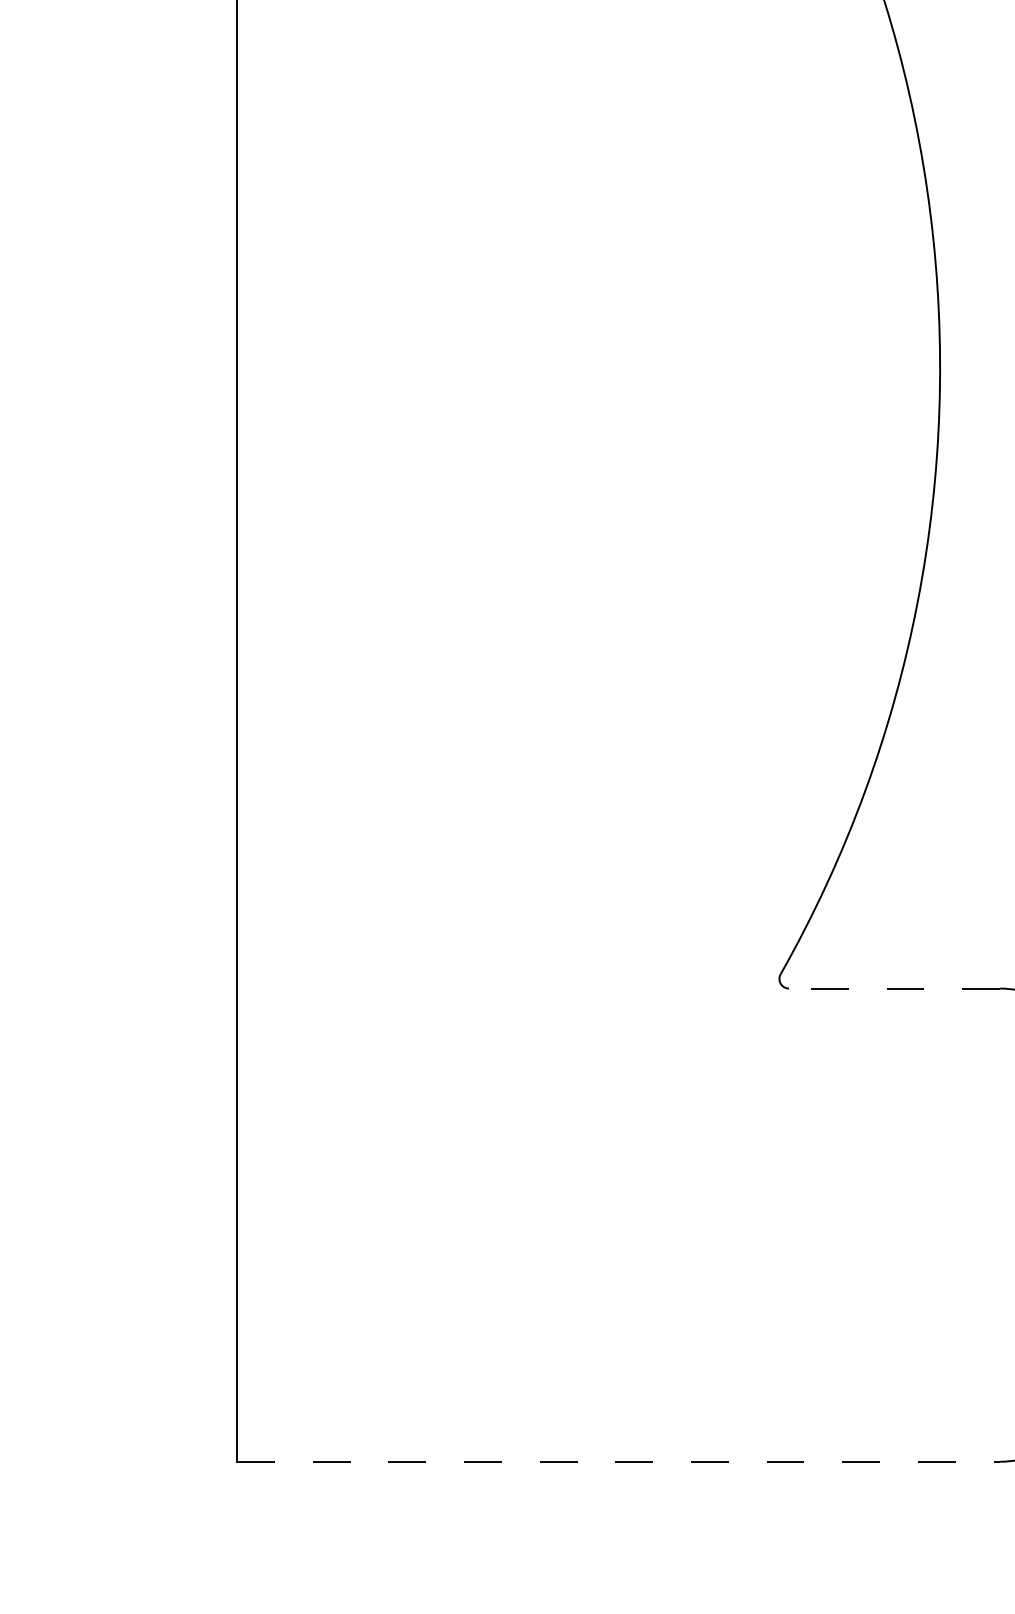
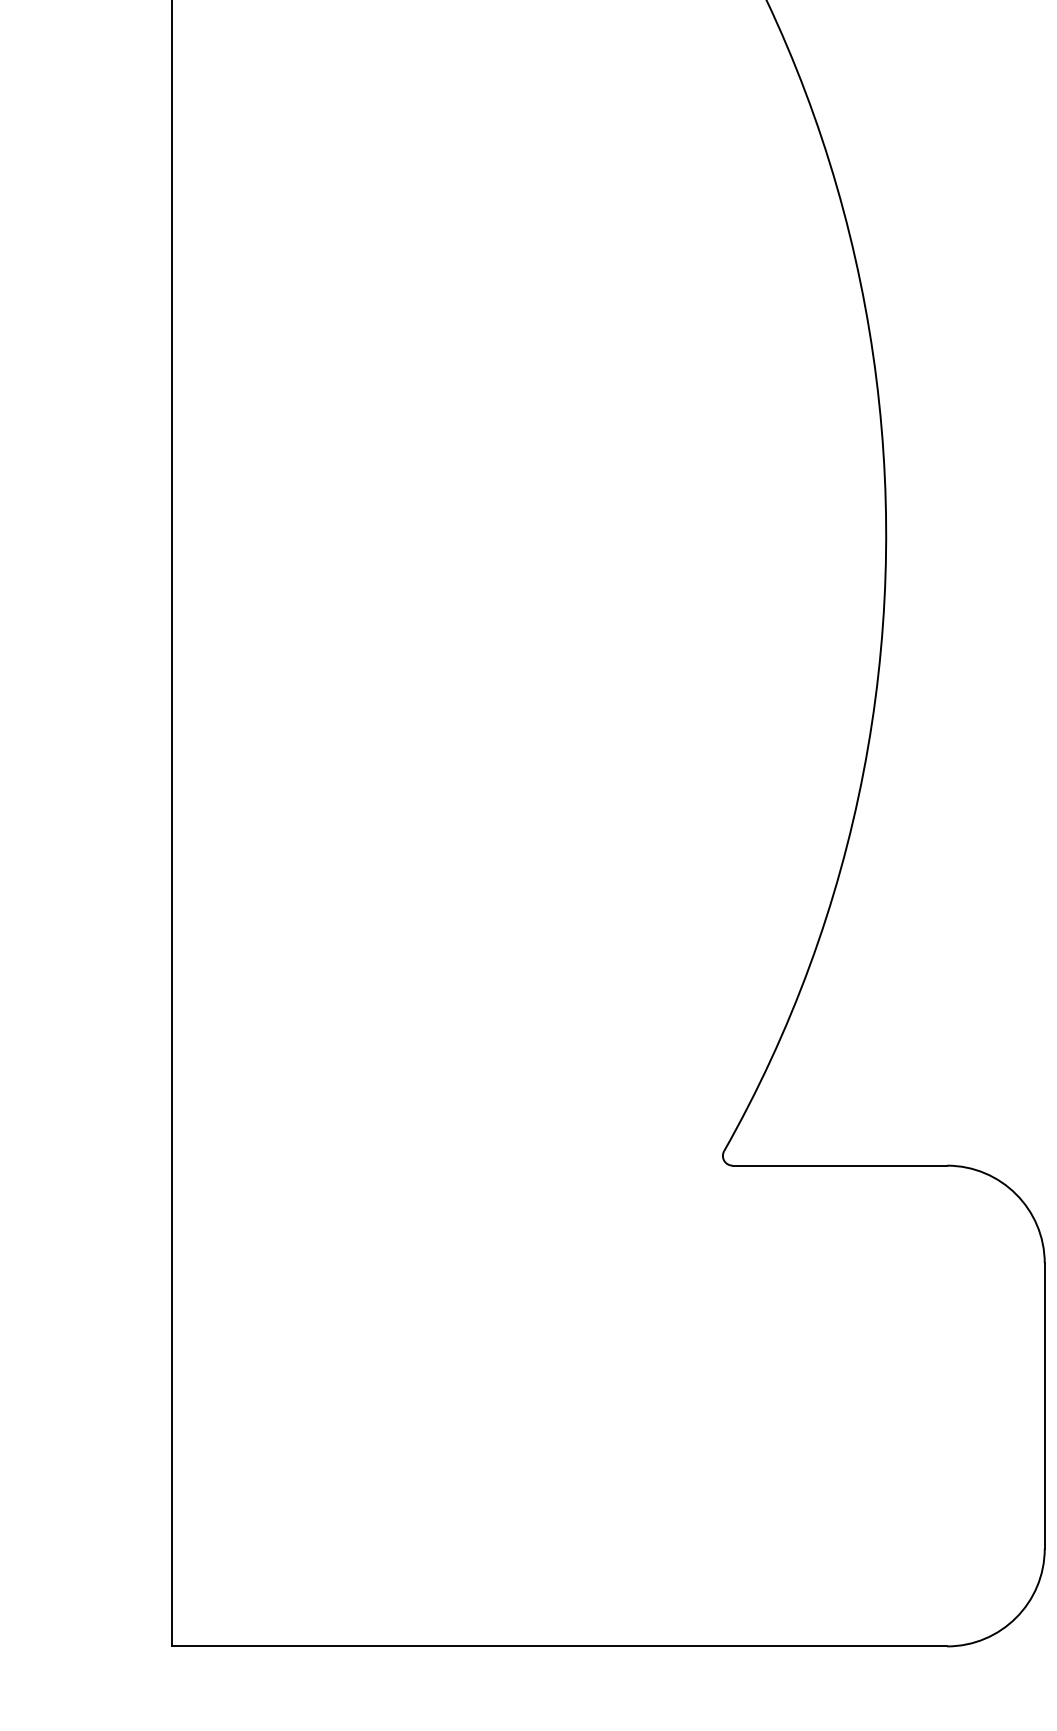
line: (894, 988) -> (839, 1165), dashed -> solid
line: (618, 1461) -> (559, 1646), dashed -> solid

